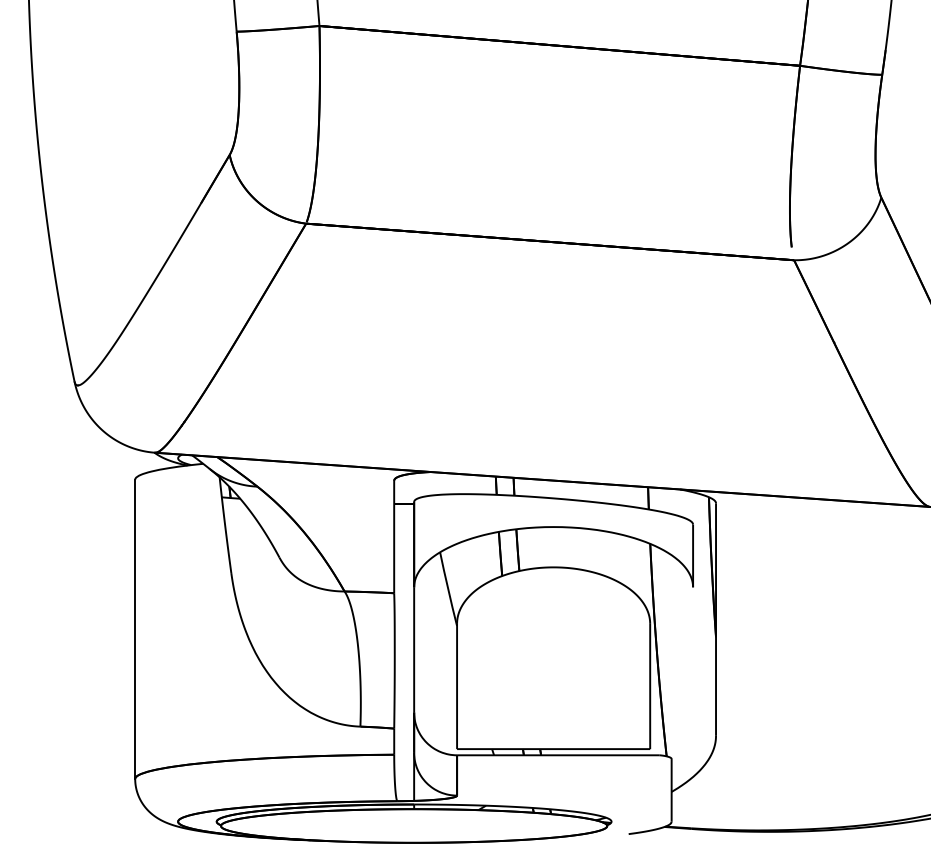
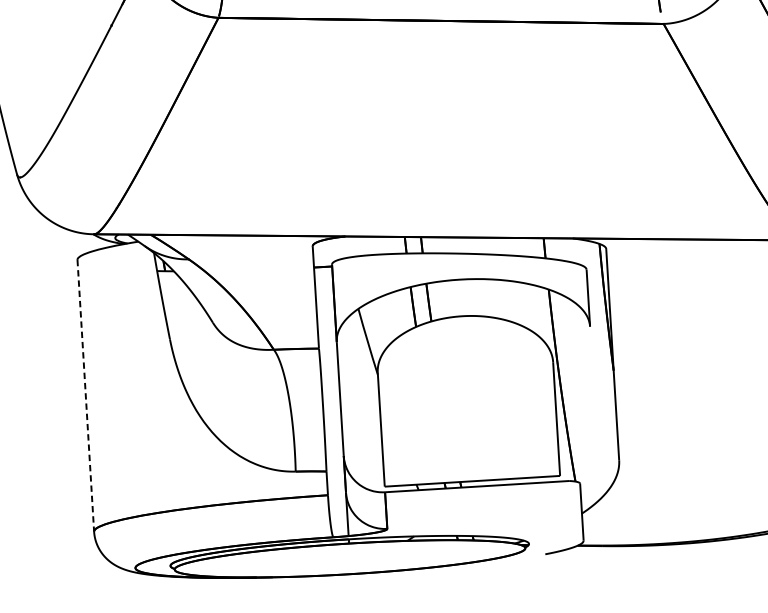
line: (135, 629) -> (86, 395), solid -> dashed

